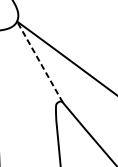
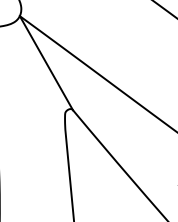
line: (40, 61) -> (46, 62), dashed -> solid

